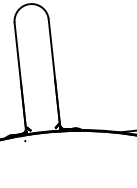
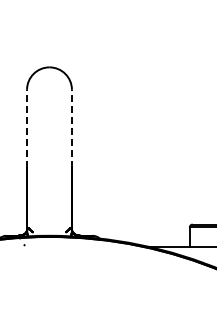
line: (51, 48) -> (71, 128), solid -> dashed
line: (18, 52) -> (27, 128), solid -> dashed

